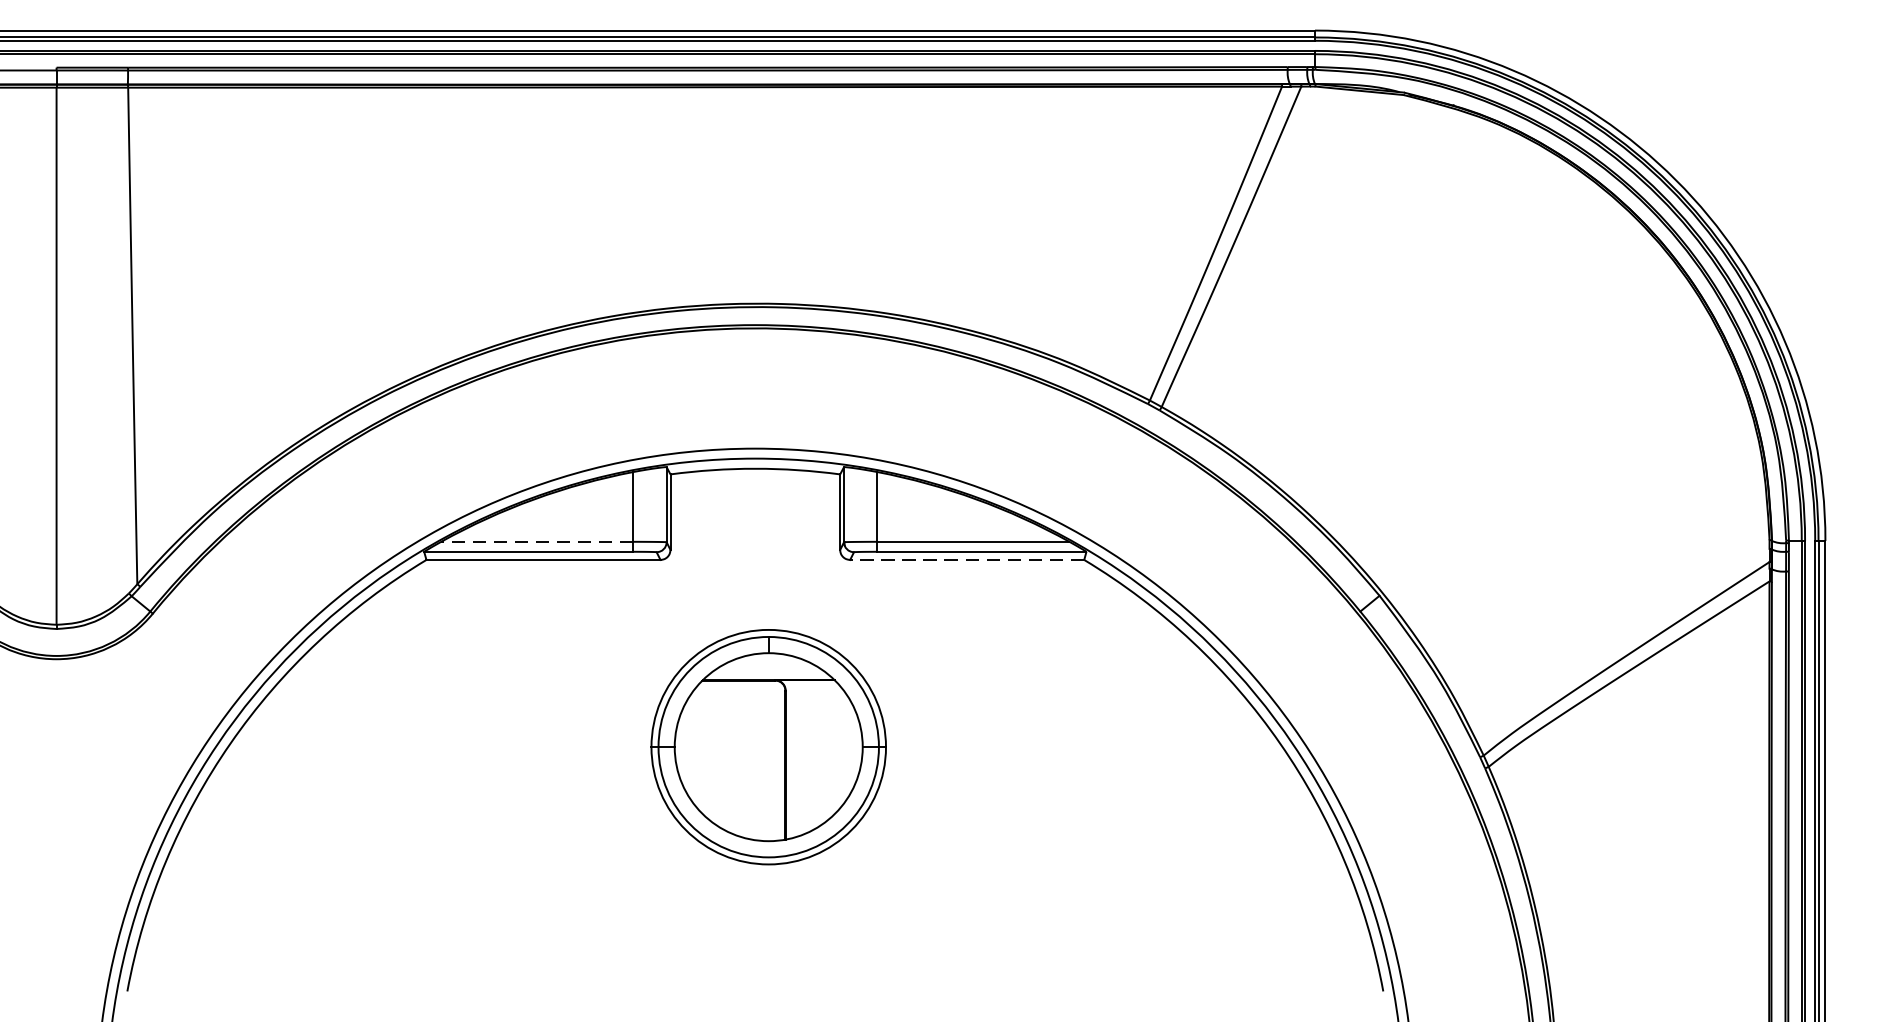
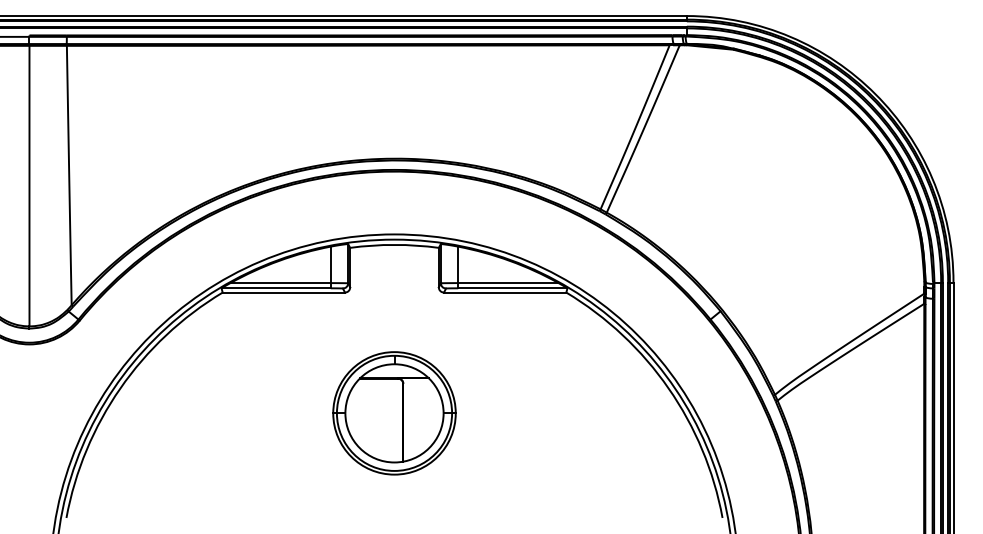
line: (537, 542) -> (280, 283), dashed -> solid
line: (965, 559) -> (504, 292), dashed -> solid
part: (768, 747) -> (394, 413), moved

